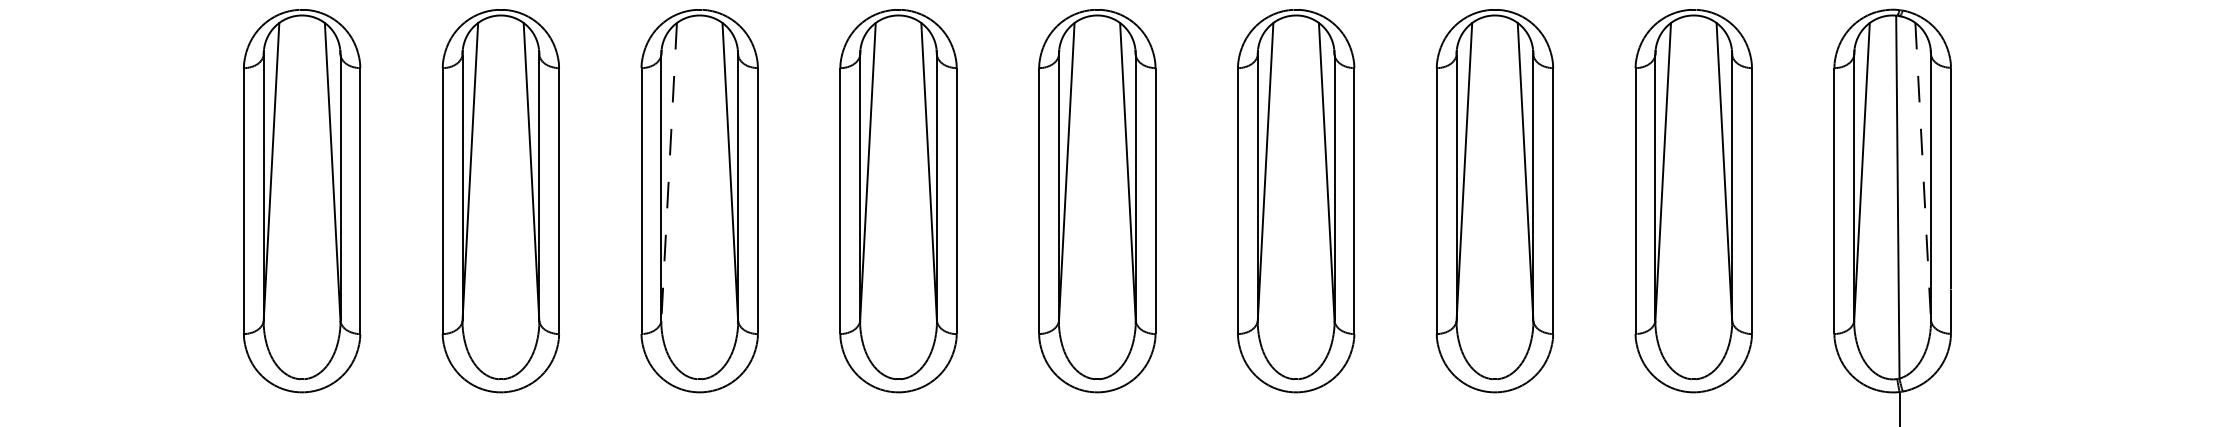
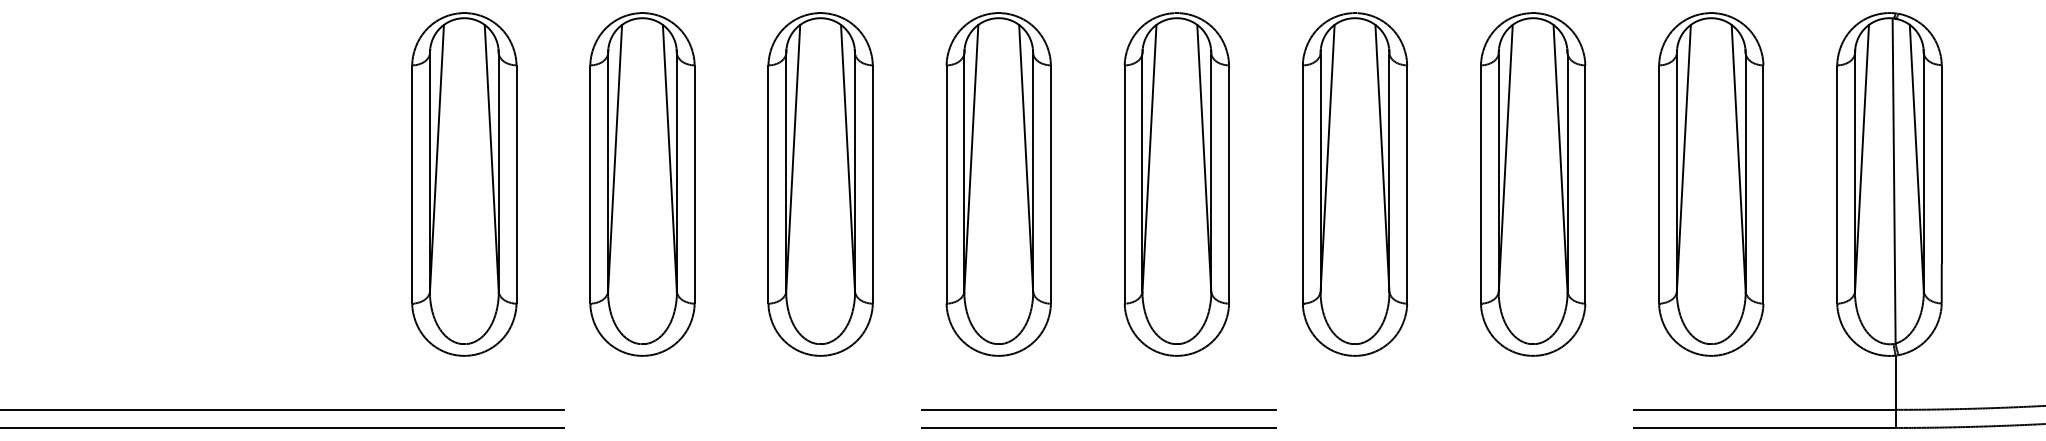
line: (669, 172) -> (793, 158), dashed -> solid
line: (1922, 172) -> (1916, 158), dashed -> solid

